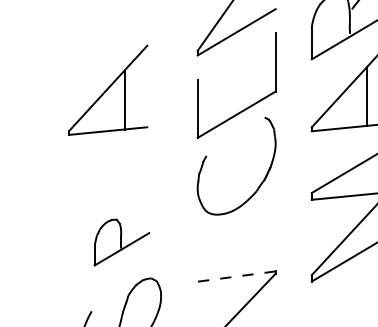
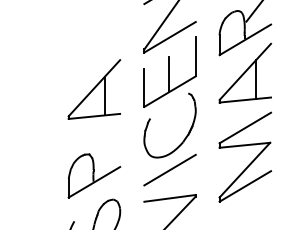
line: (234, 88) -> (168, 74), added
part: (108, 90) -> (94, 89), moved
line: (235, 232) -> (169, 169), added
part: (122, 241) -> (94, 175), size x1.43
line: (237, 276) -> (170, 198), dashed -> solid

